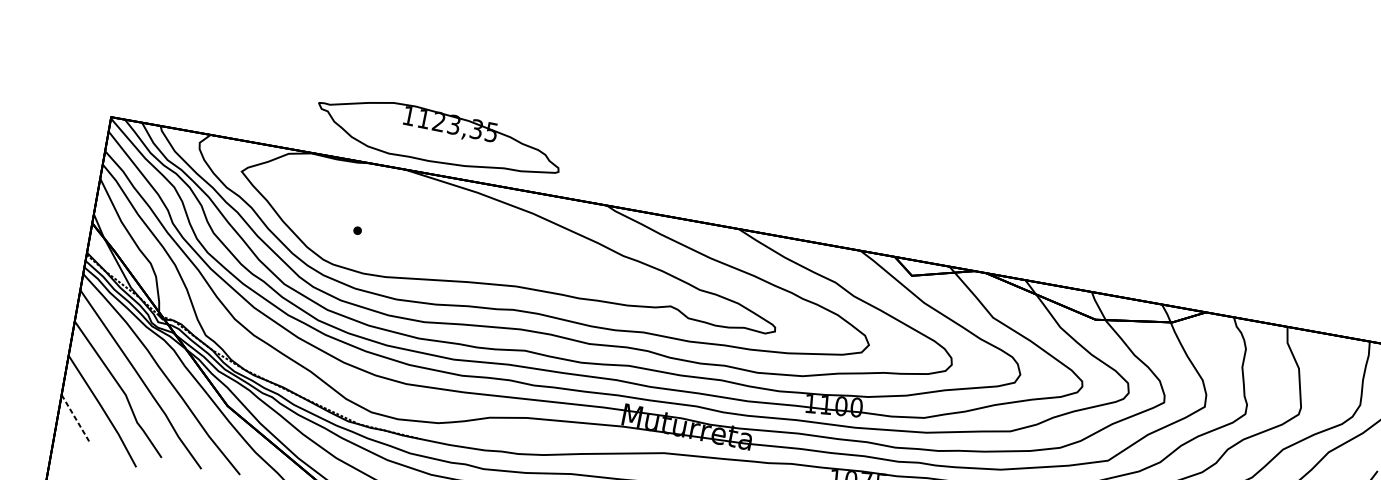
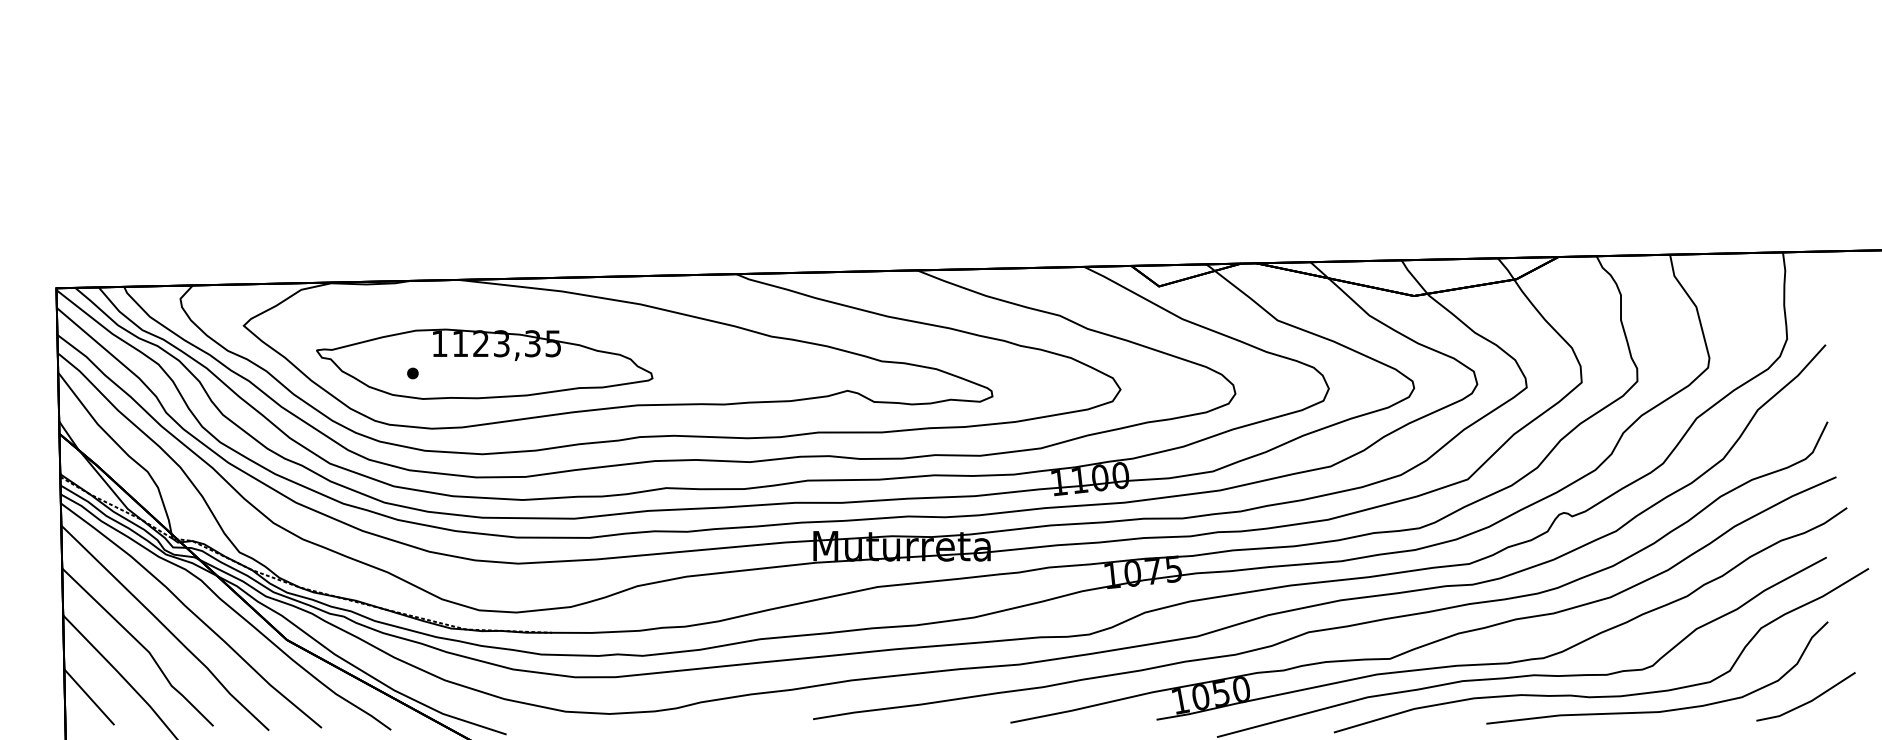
part: (438, 136) -> (484, 363), moved
line: (75, 418) -> (88, 696), dashed -> solid

